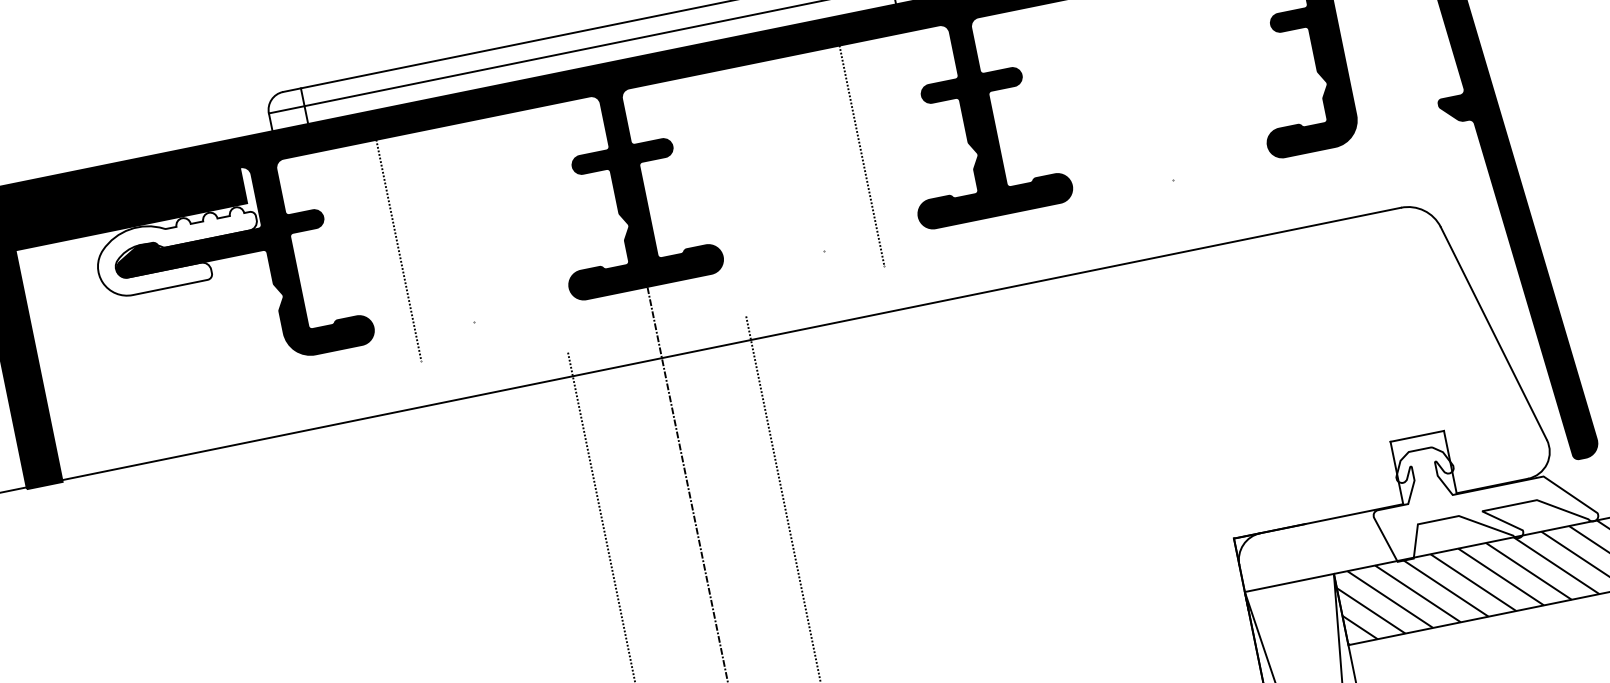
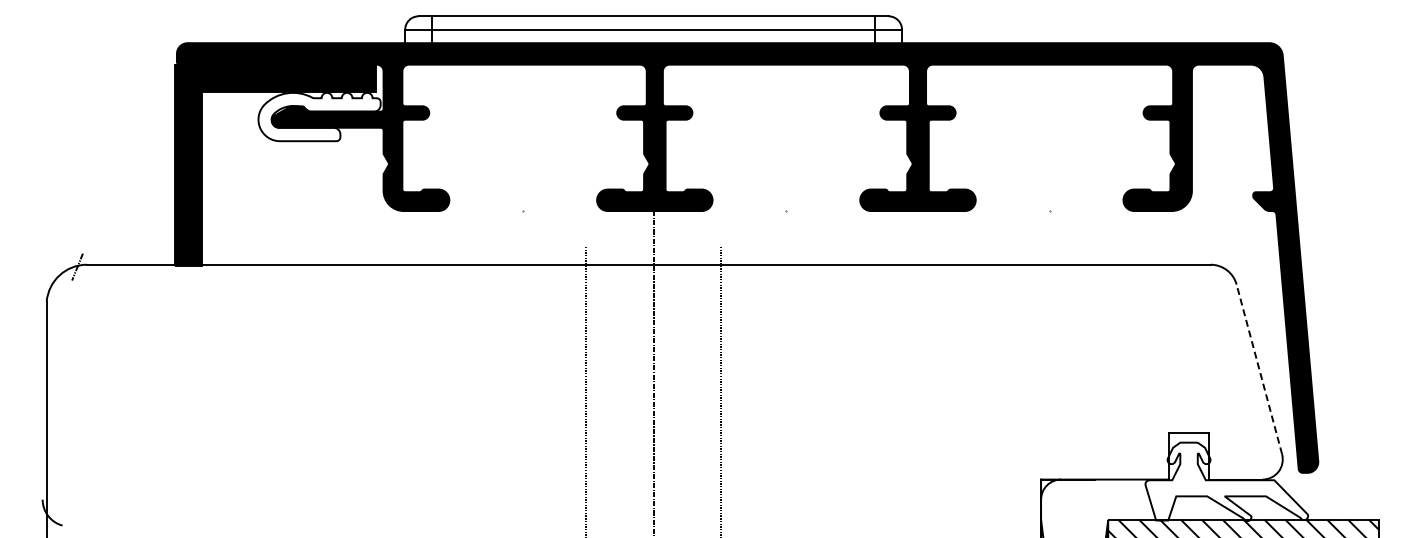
line: (859, 142) -> (828, 137), removed
line: (396, 236) -> (479, 137), removed
line: (1494, 333) -> (1259, 369), solid -> dashed
line: (1289, 582) -> (1074, 519), removed

